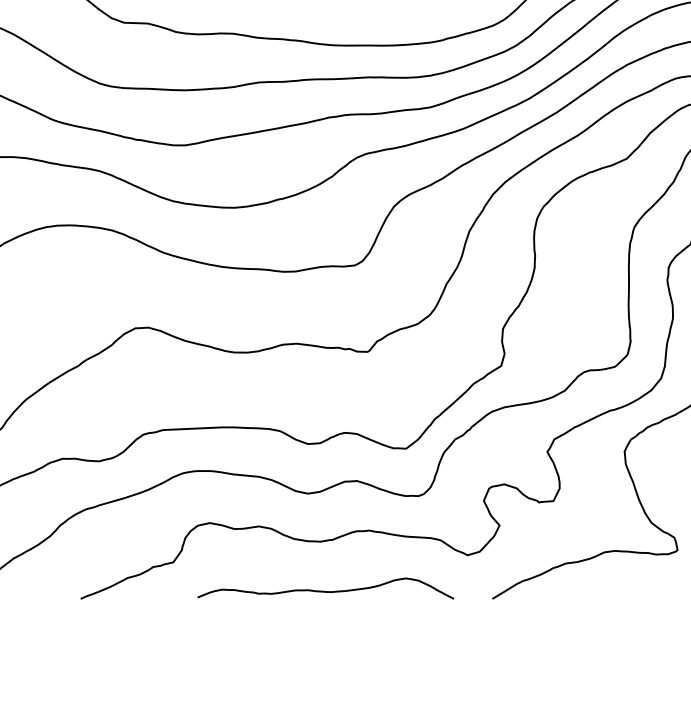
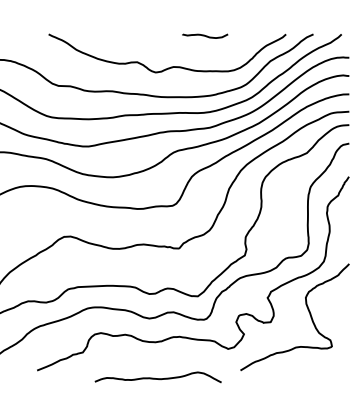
curve: (324, 590) -> (157, 378), moved

